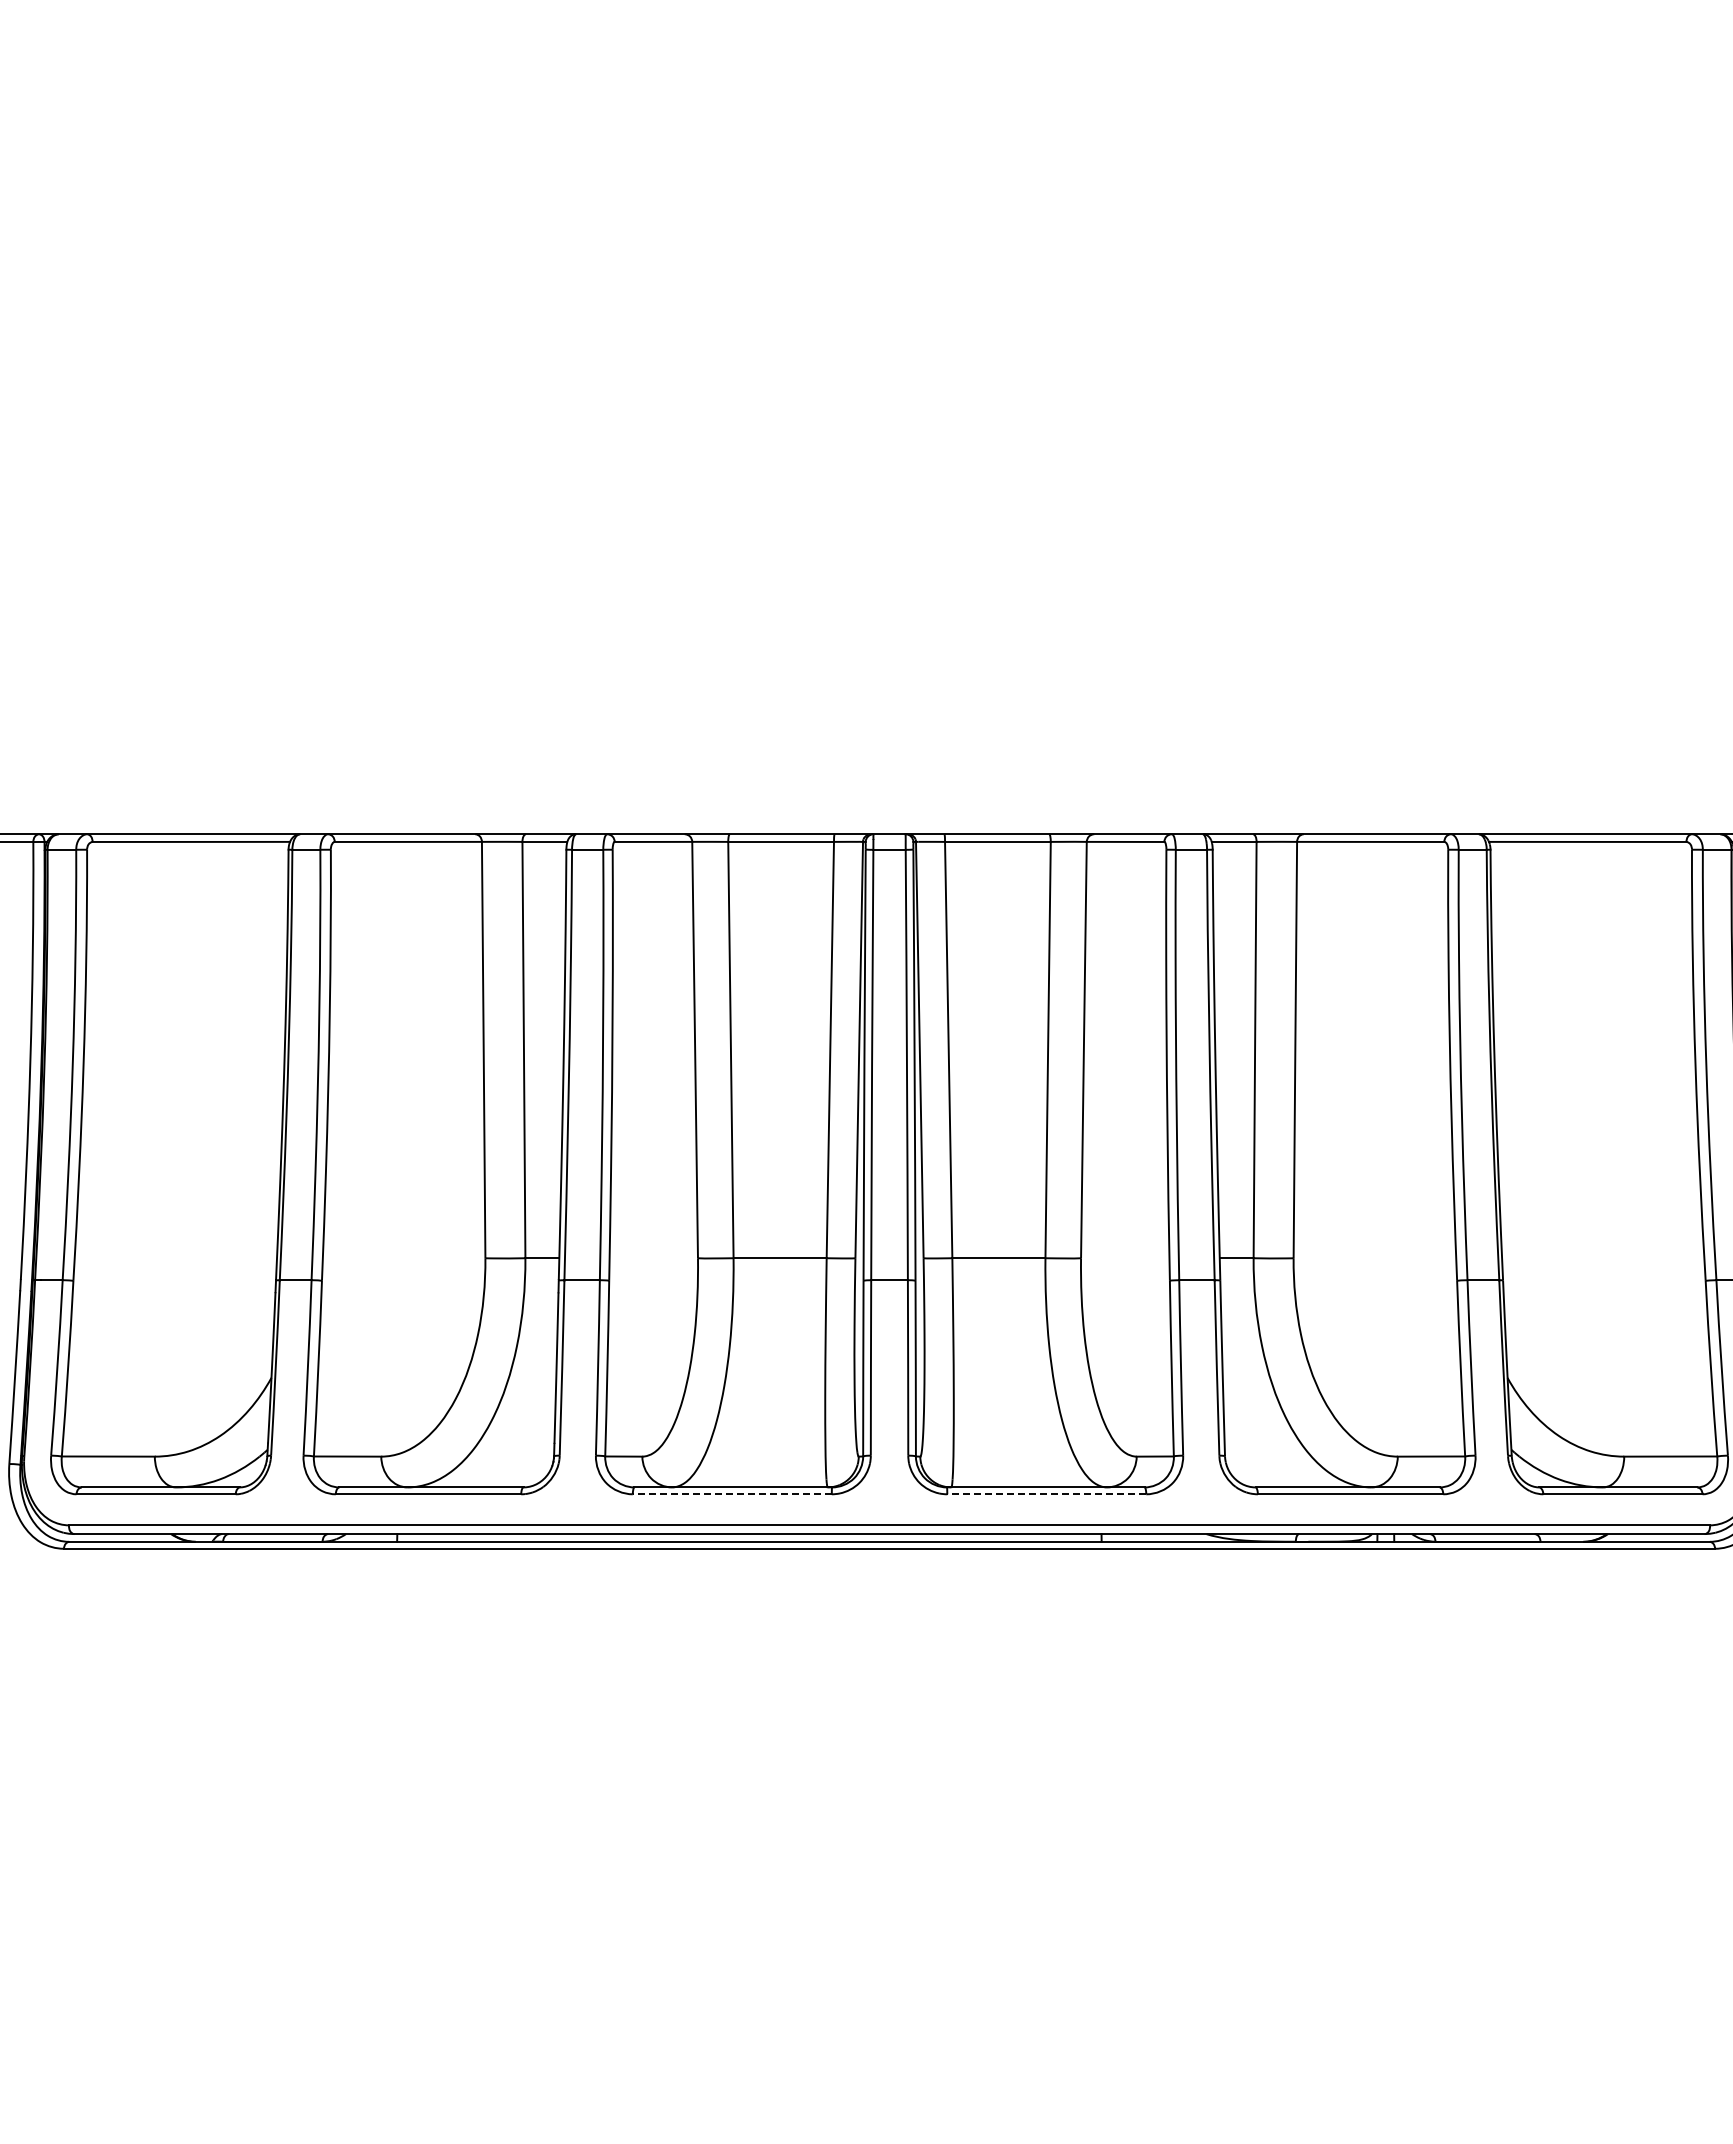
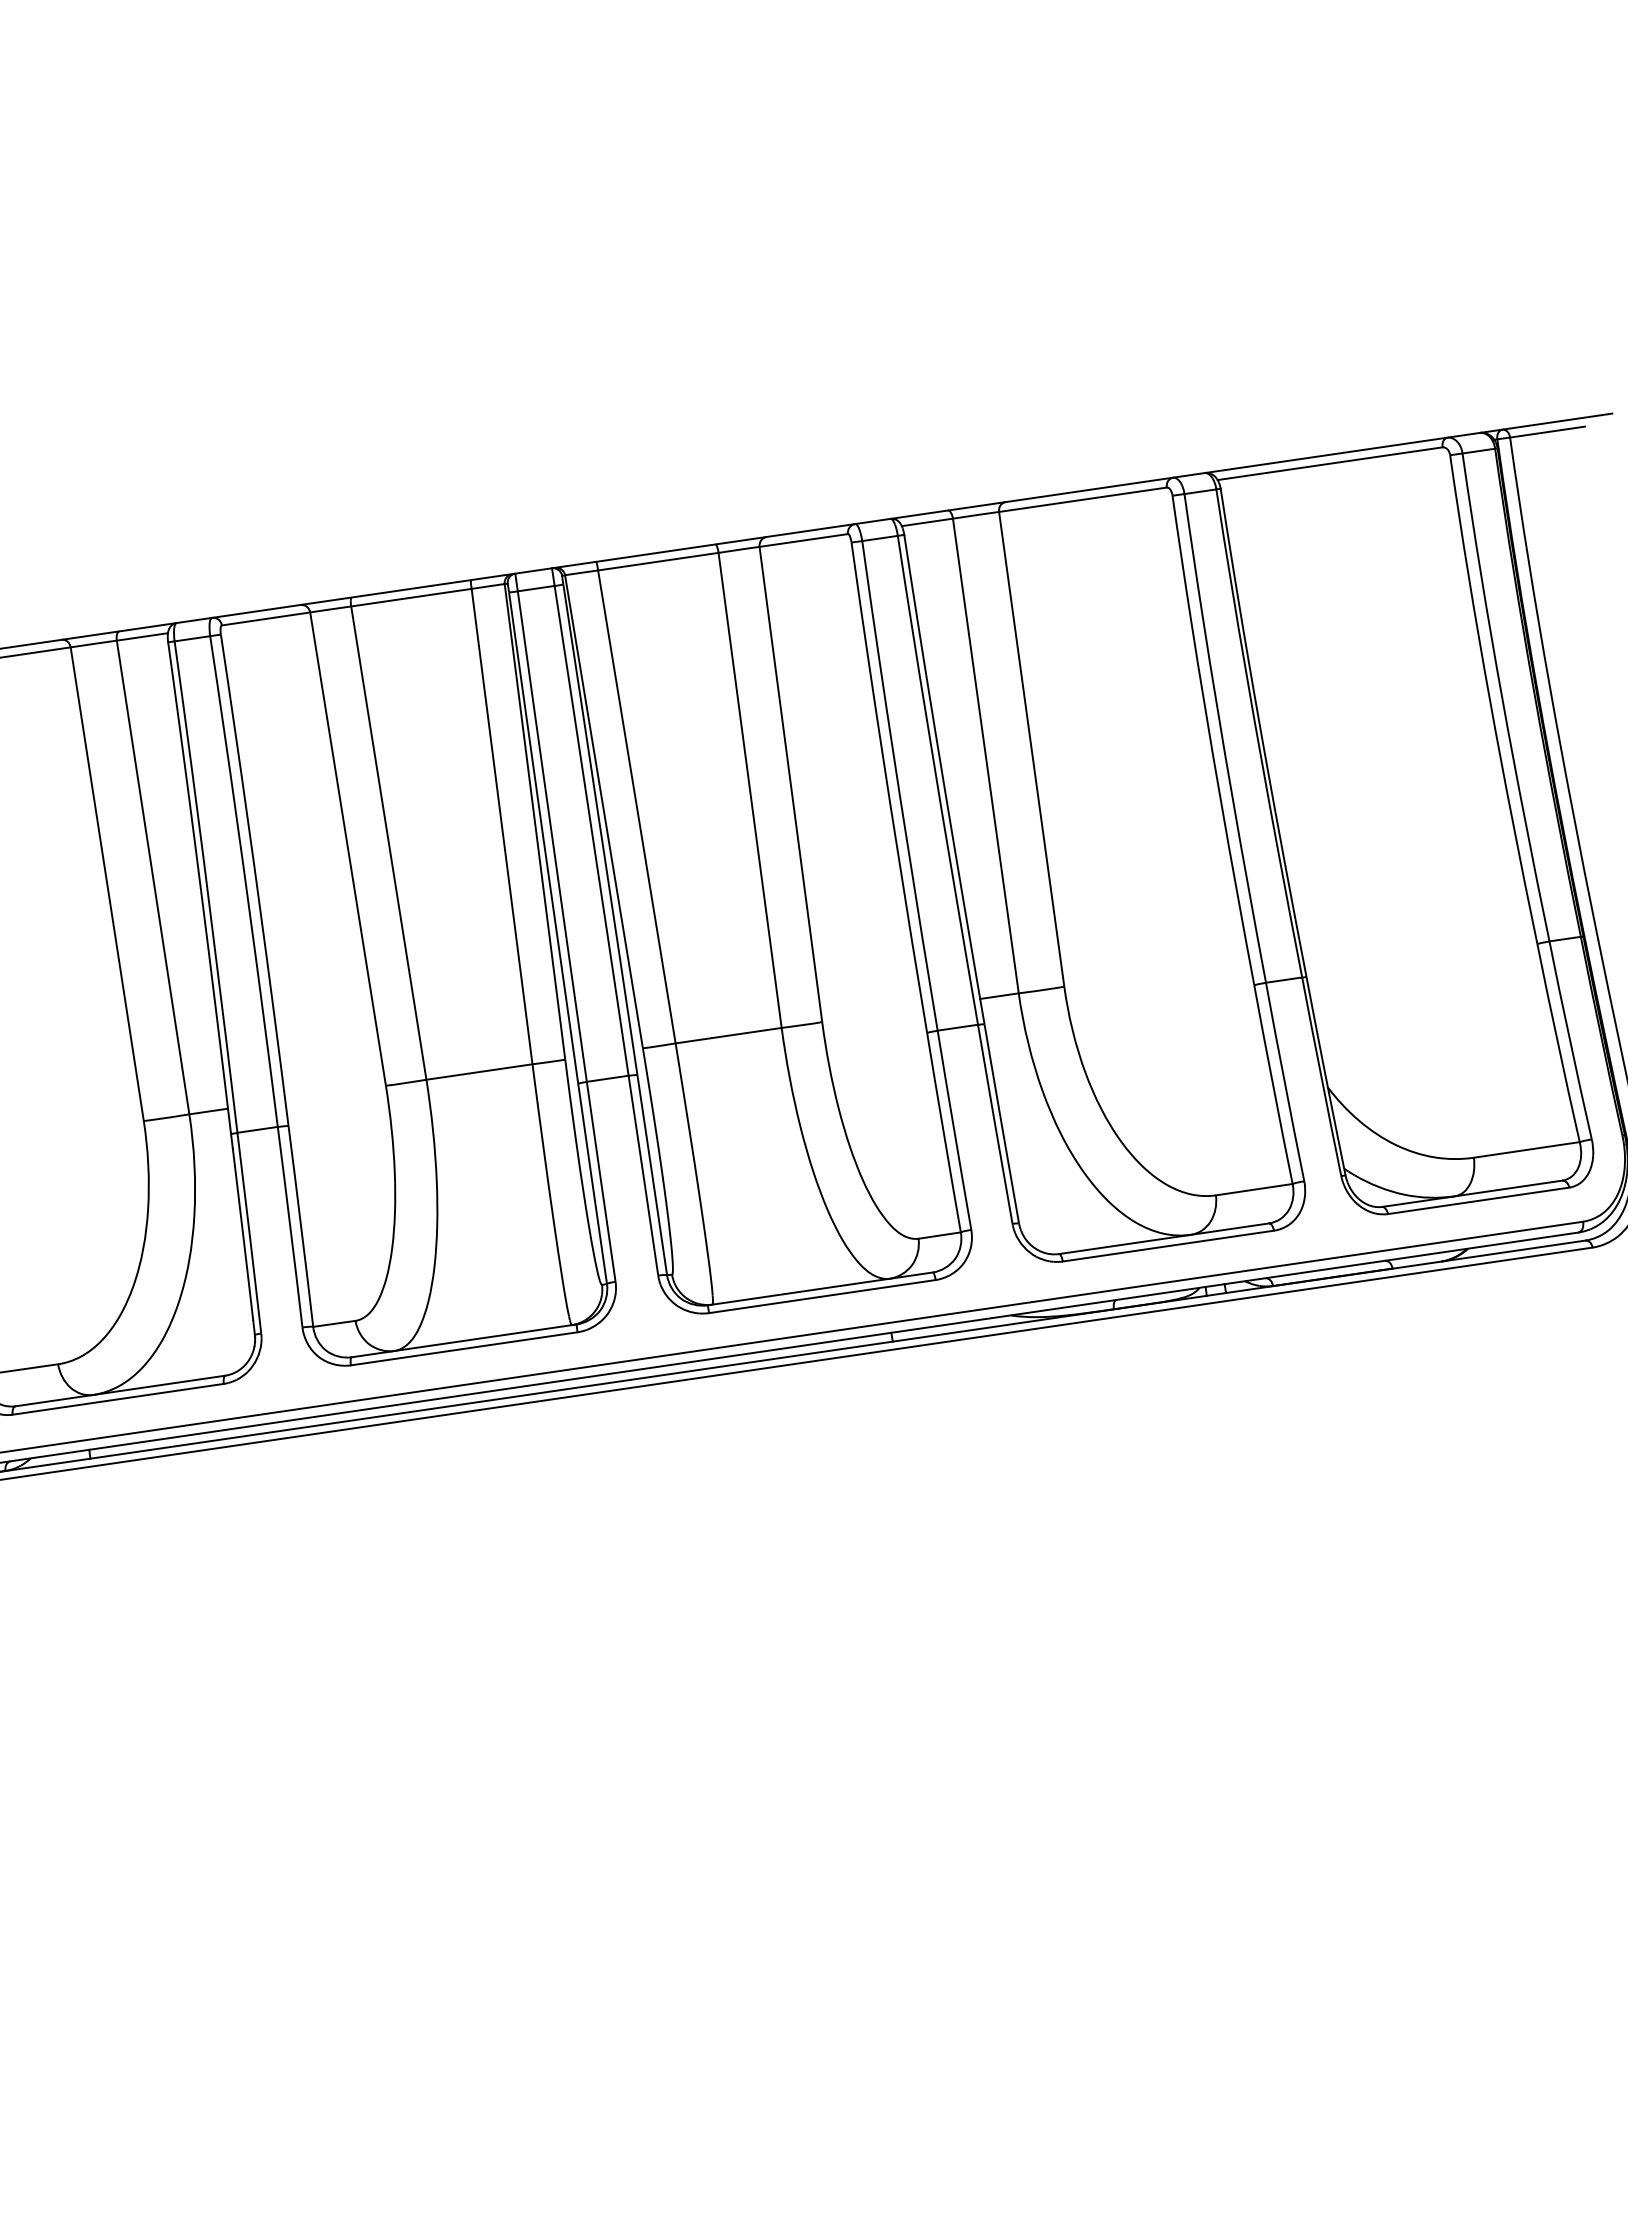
line: (731, 1494) -> (463, 1349), dashed -> solid
line: (1046, 1494) -> (822, 1296), dashed -> solid

